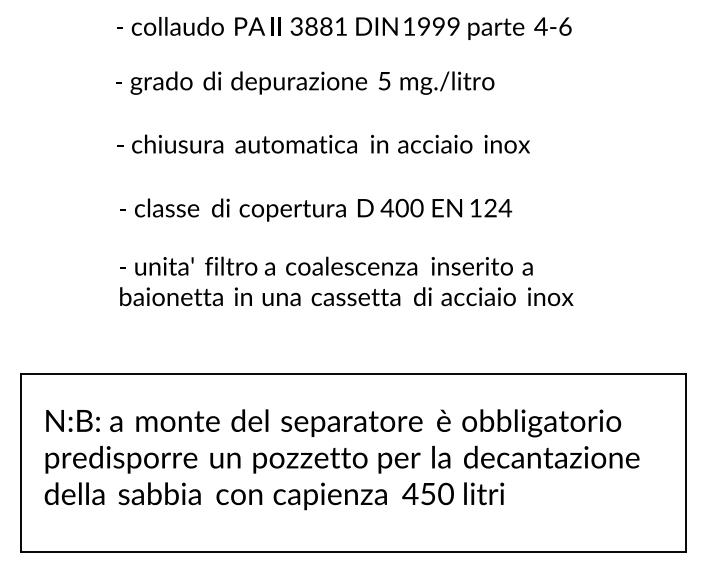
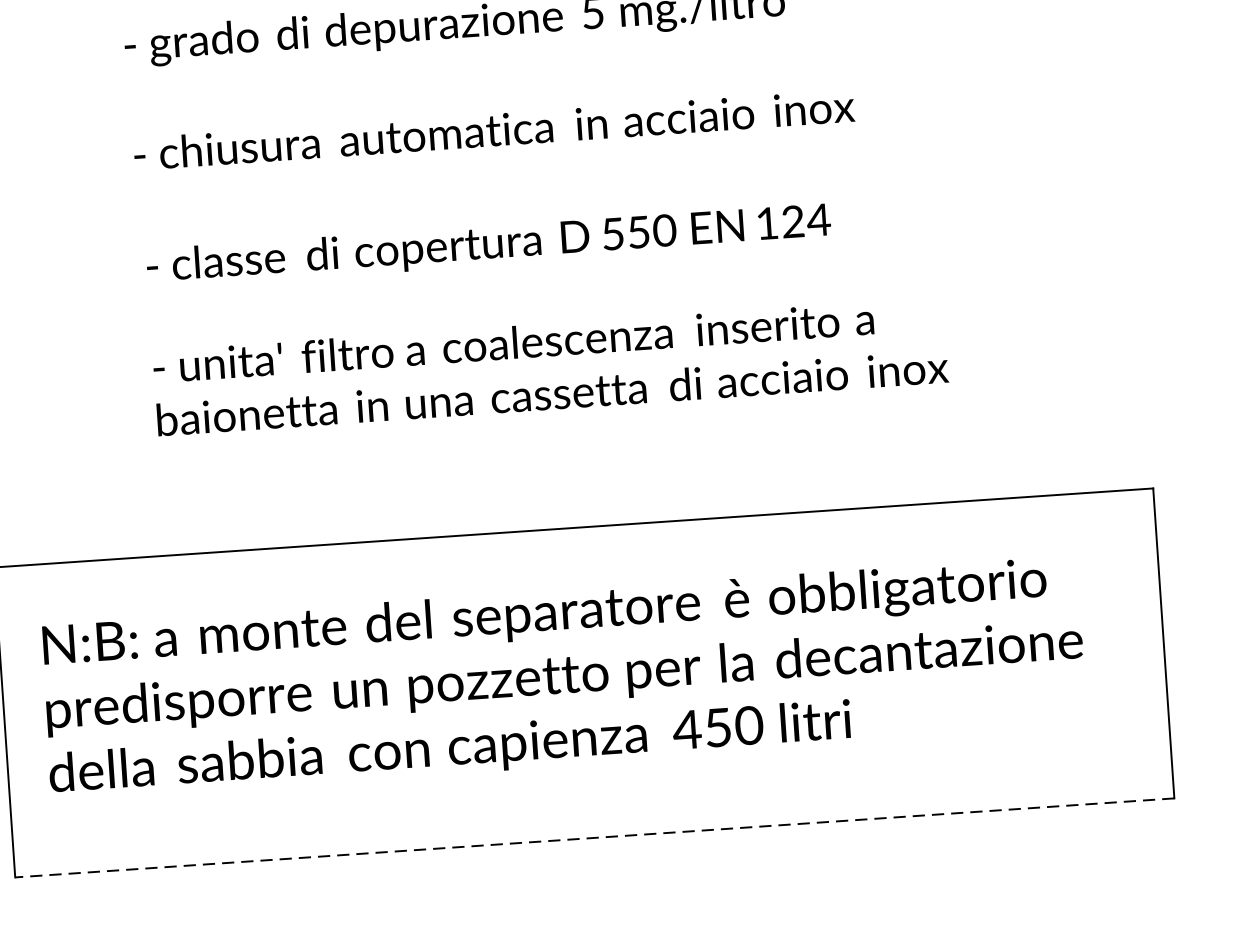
text: (394, 207) -> (625, 232), 400 -> 550
line: (353, 552) -> (594, 838), solid -> dashed

